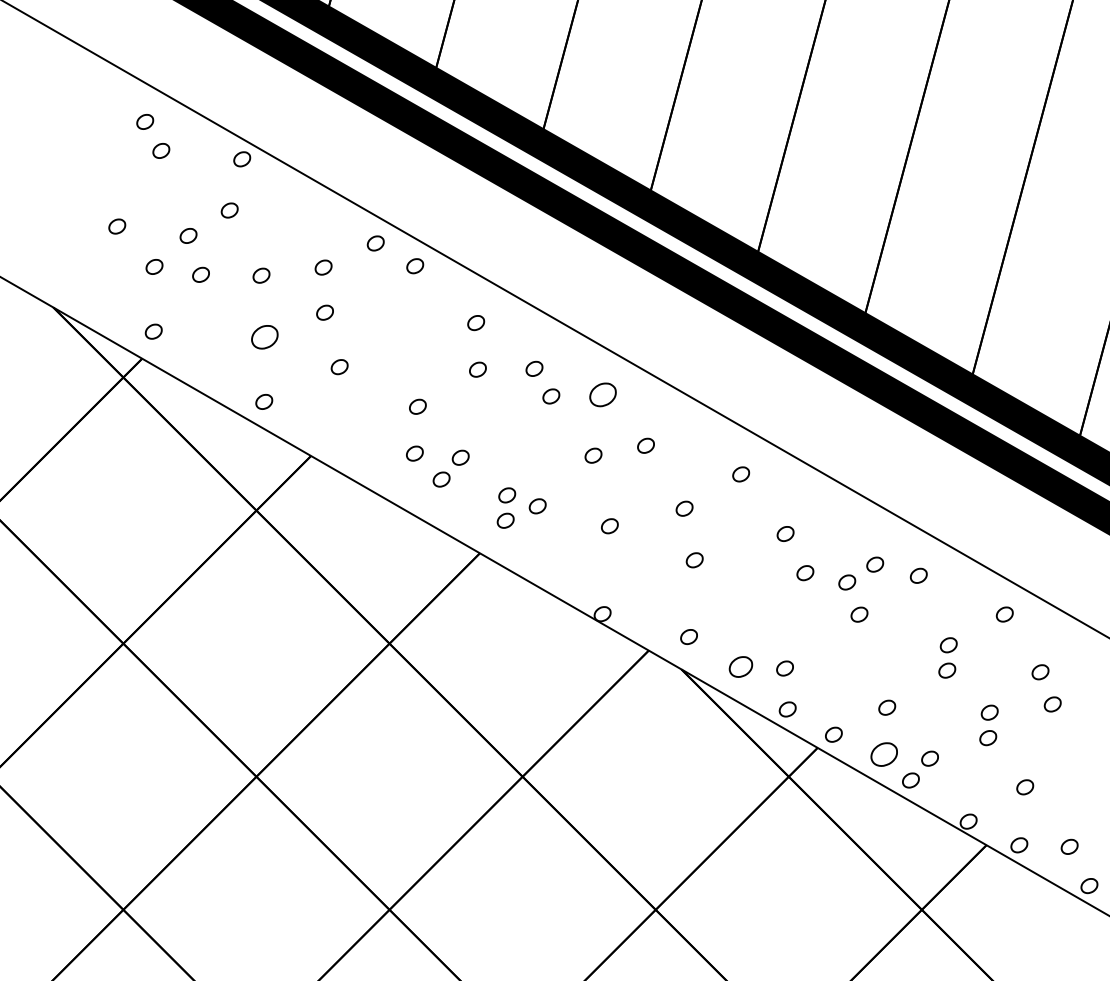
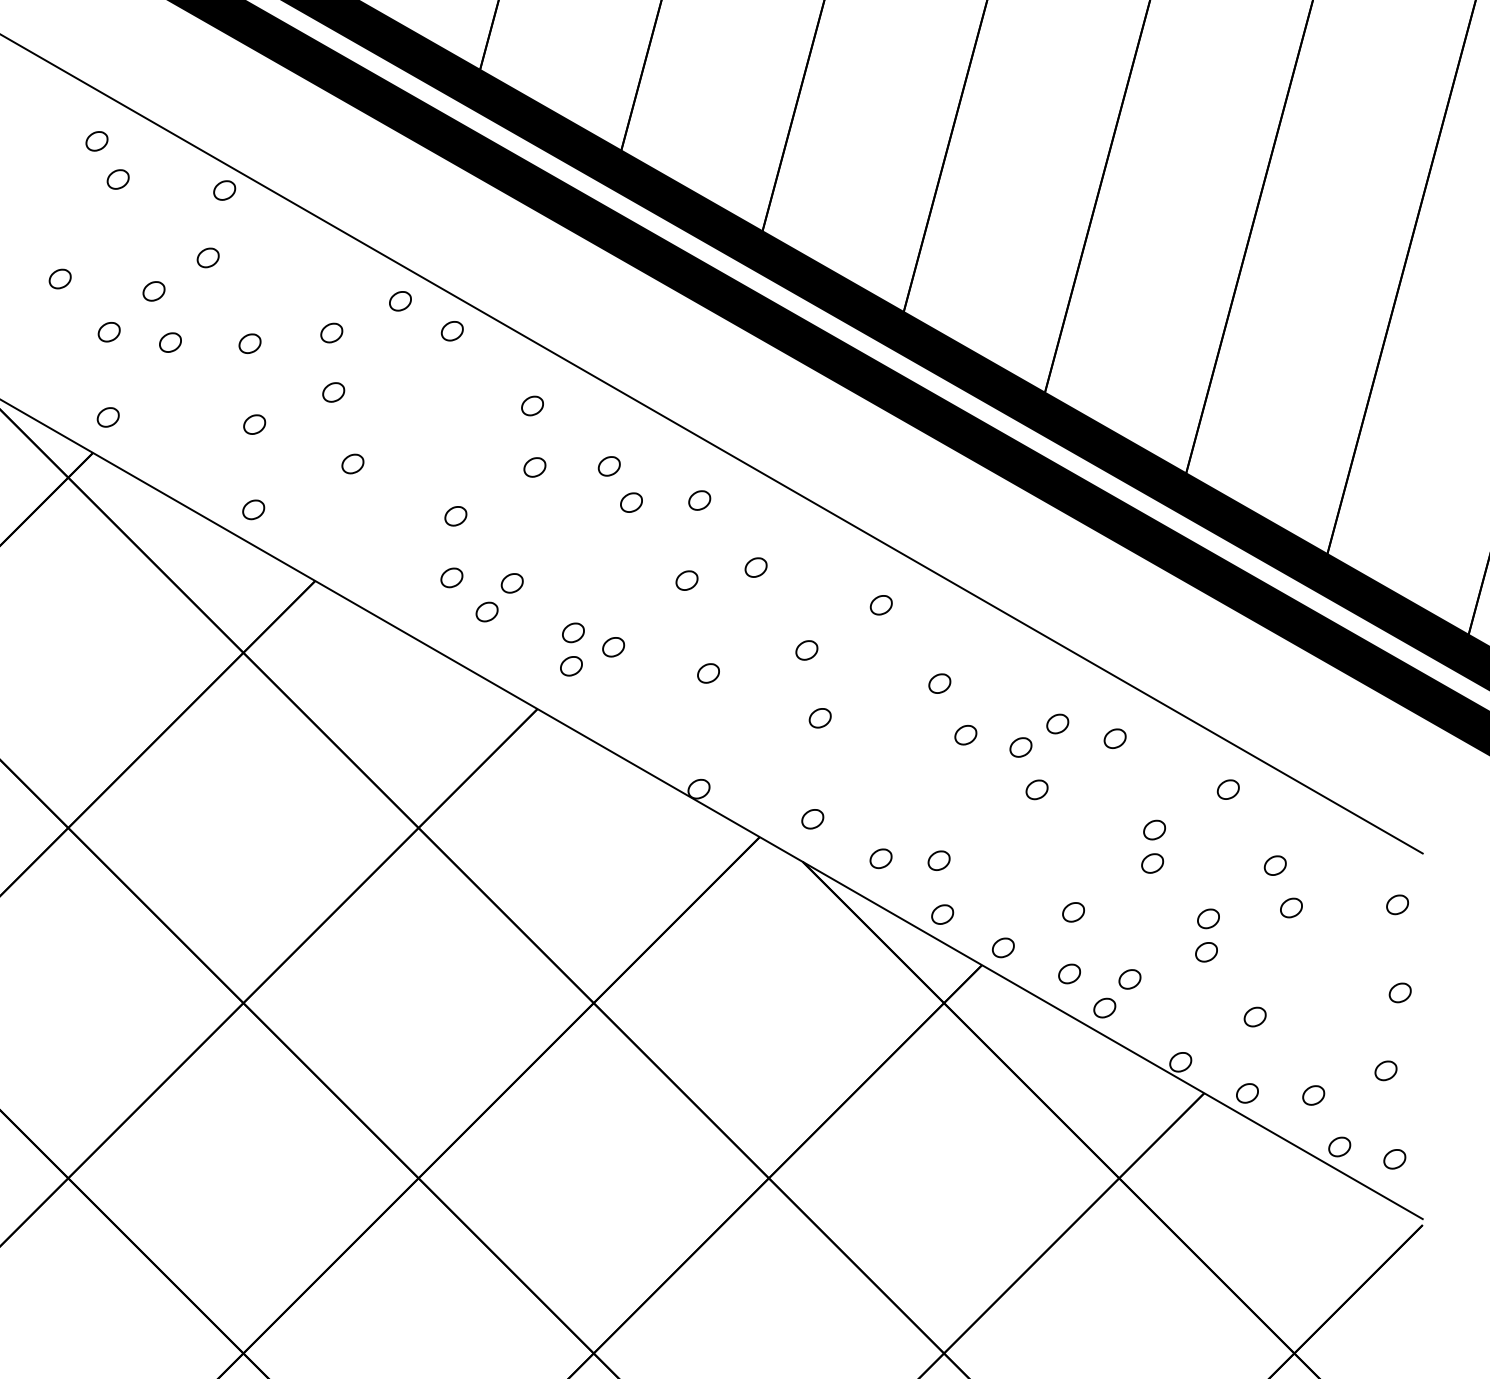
part: (264, 337) -> (254, 424), size x0.62
part: (602, 394) -> (699, 500), size x0.62
part: (740, 666) -> (880, 858), size x0.71
part: (884, 754) -> (1069, 973), size x0.62

